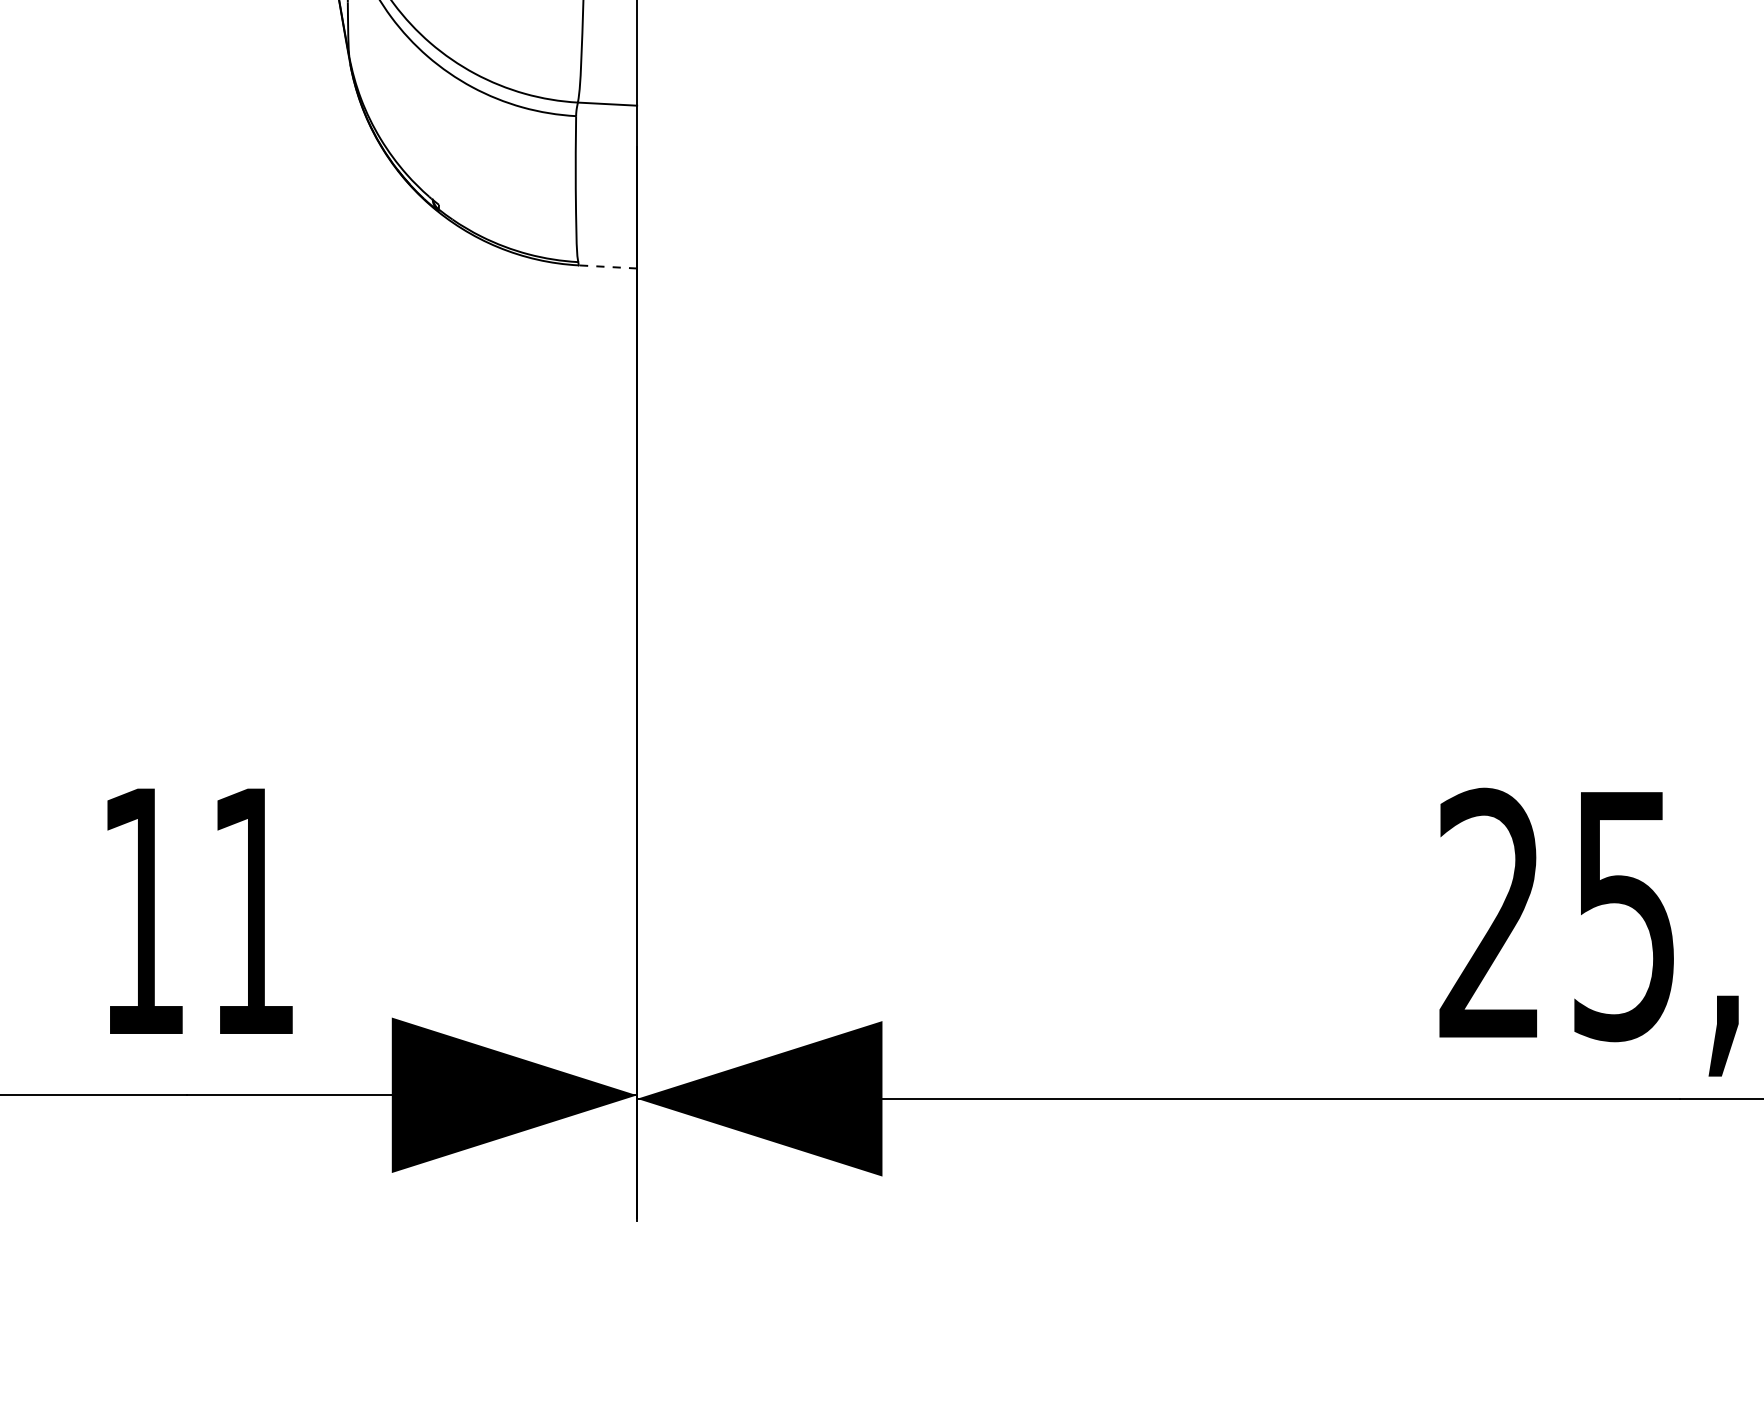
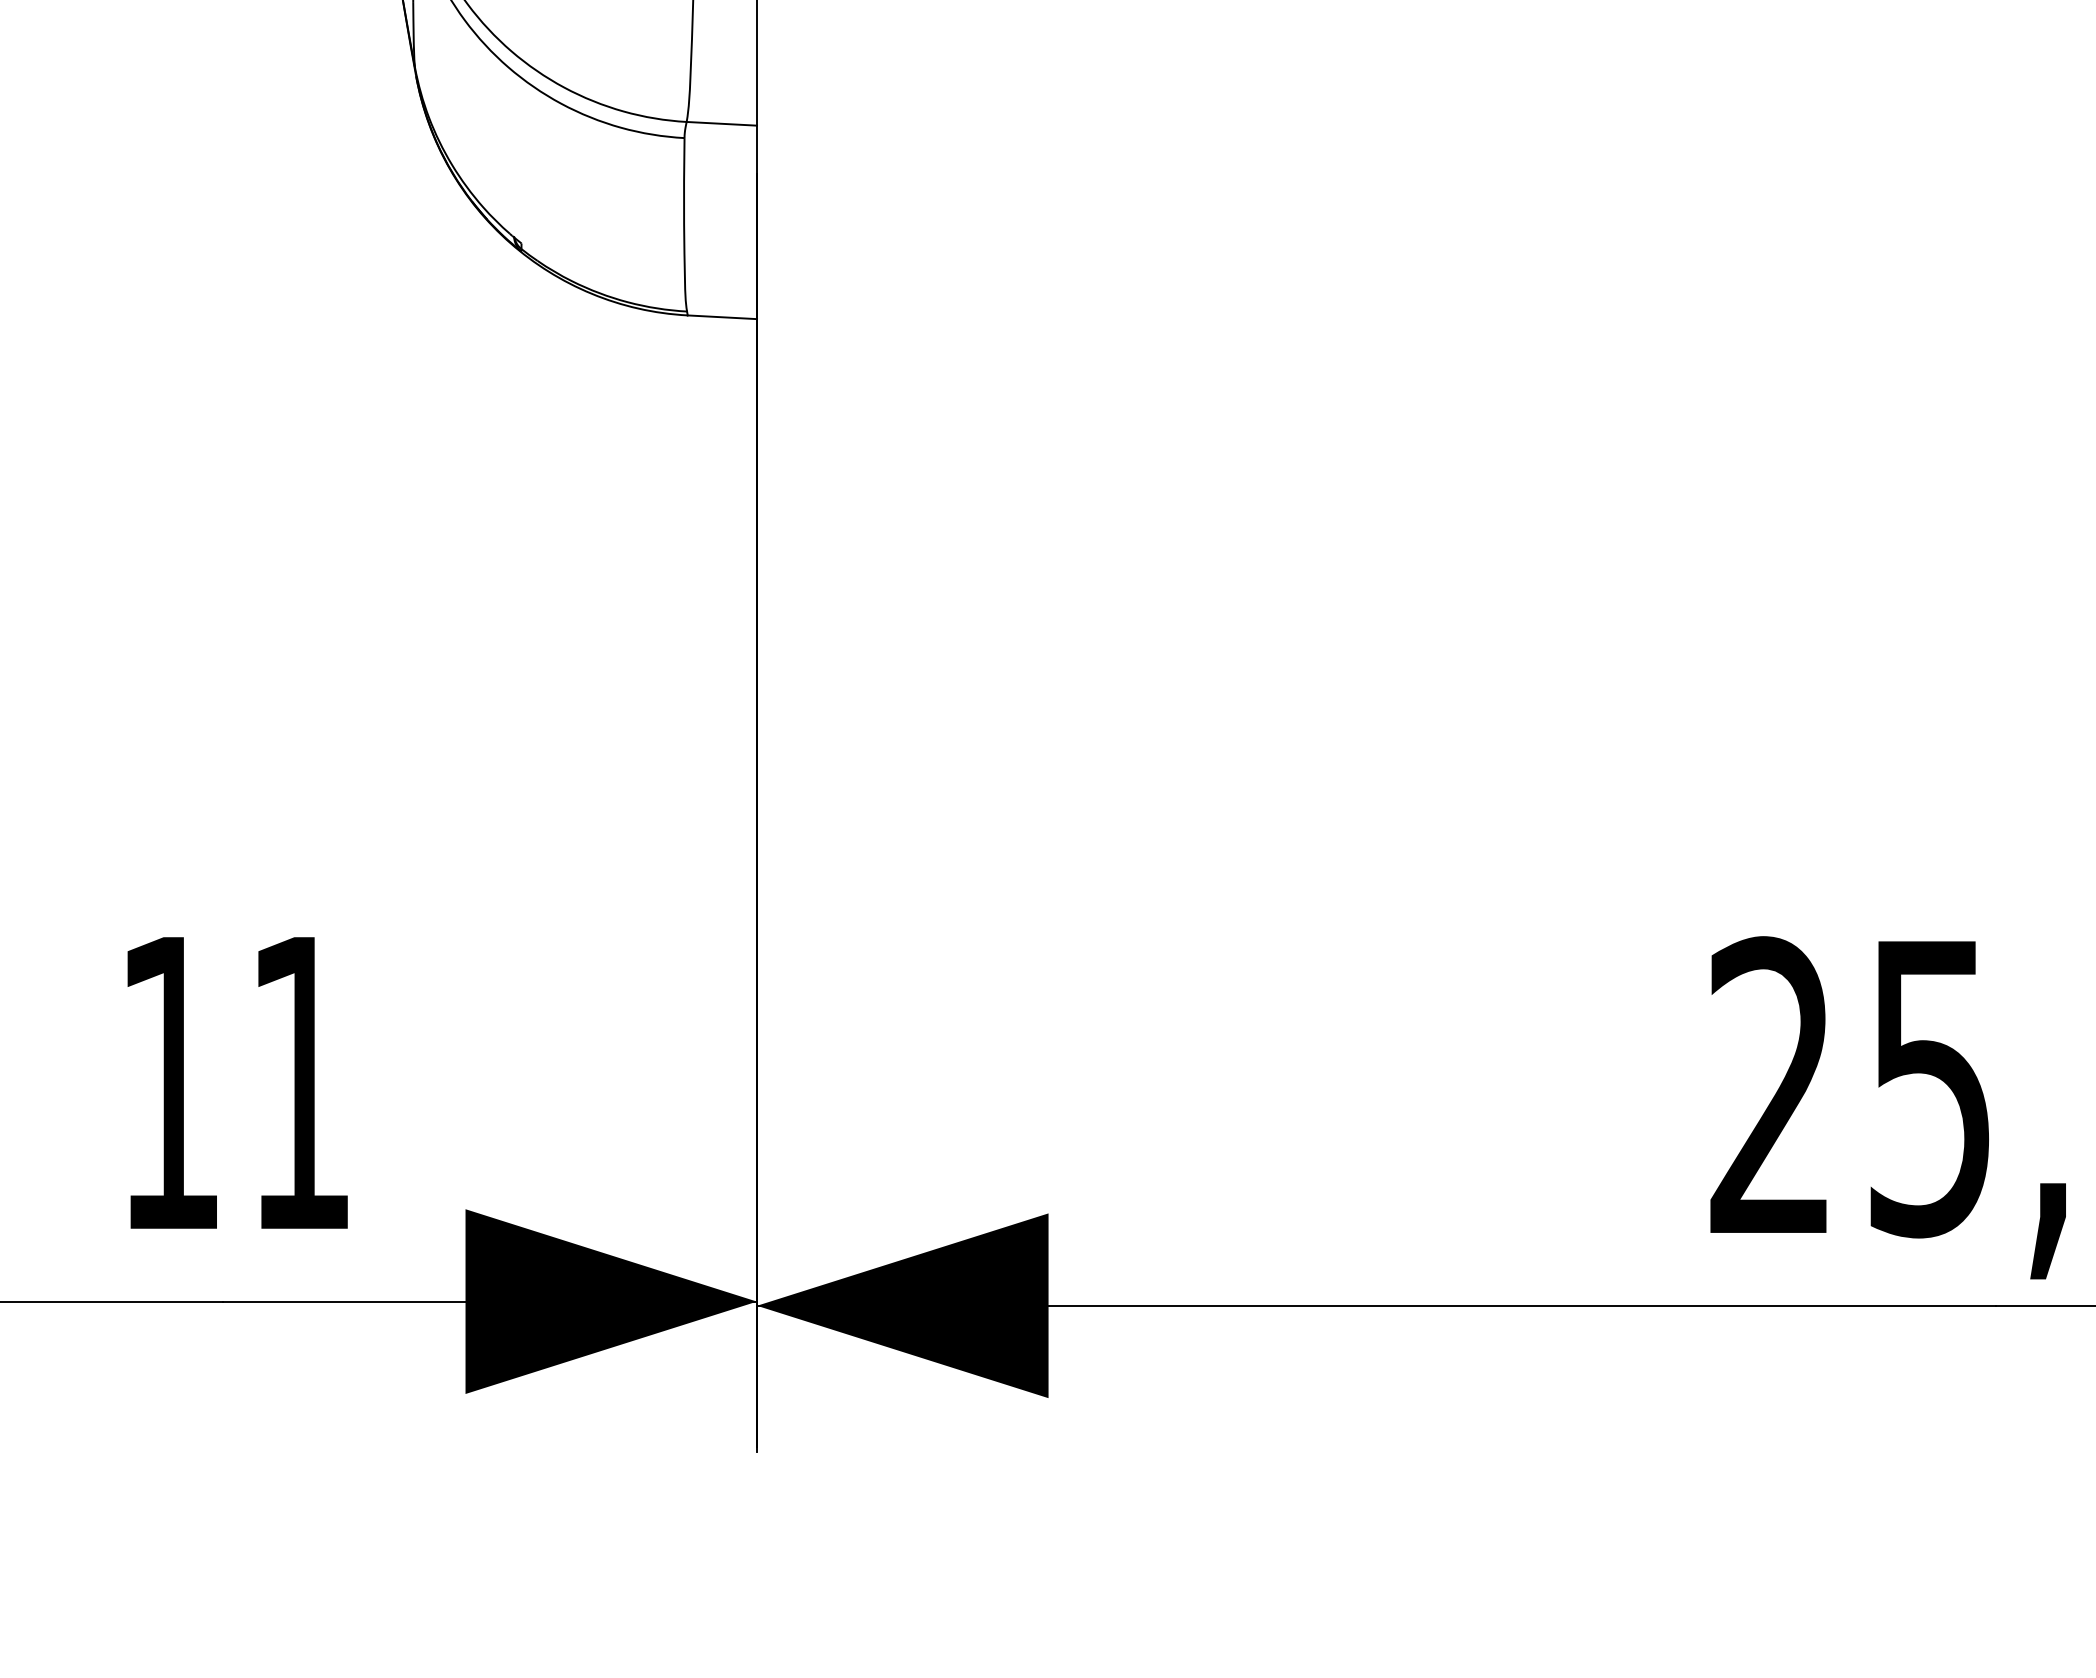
line: (607, 266) -> (721, 316), dashed -> solid

